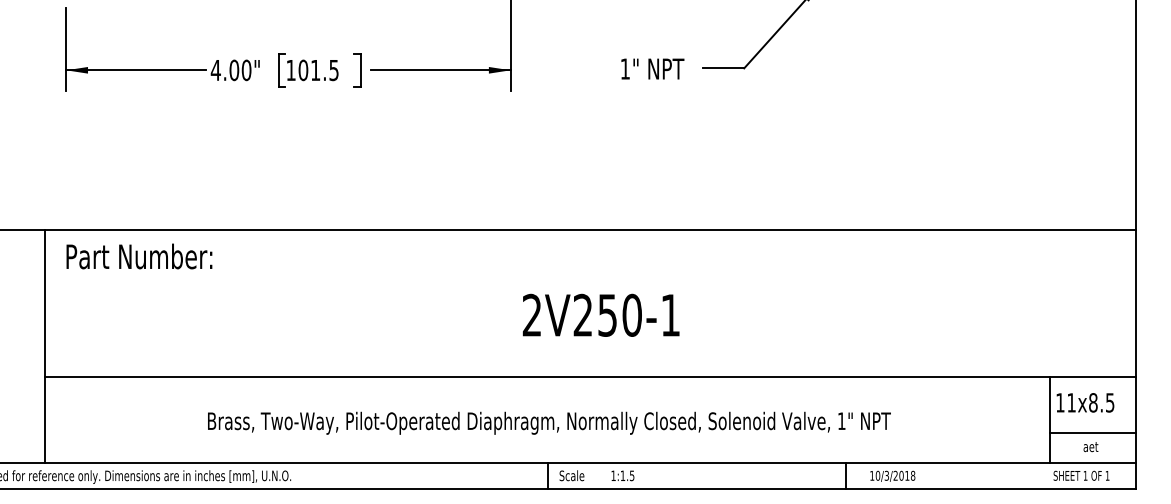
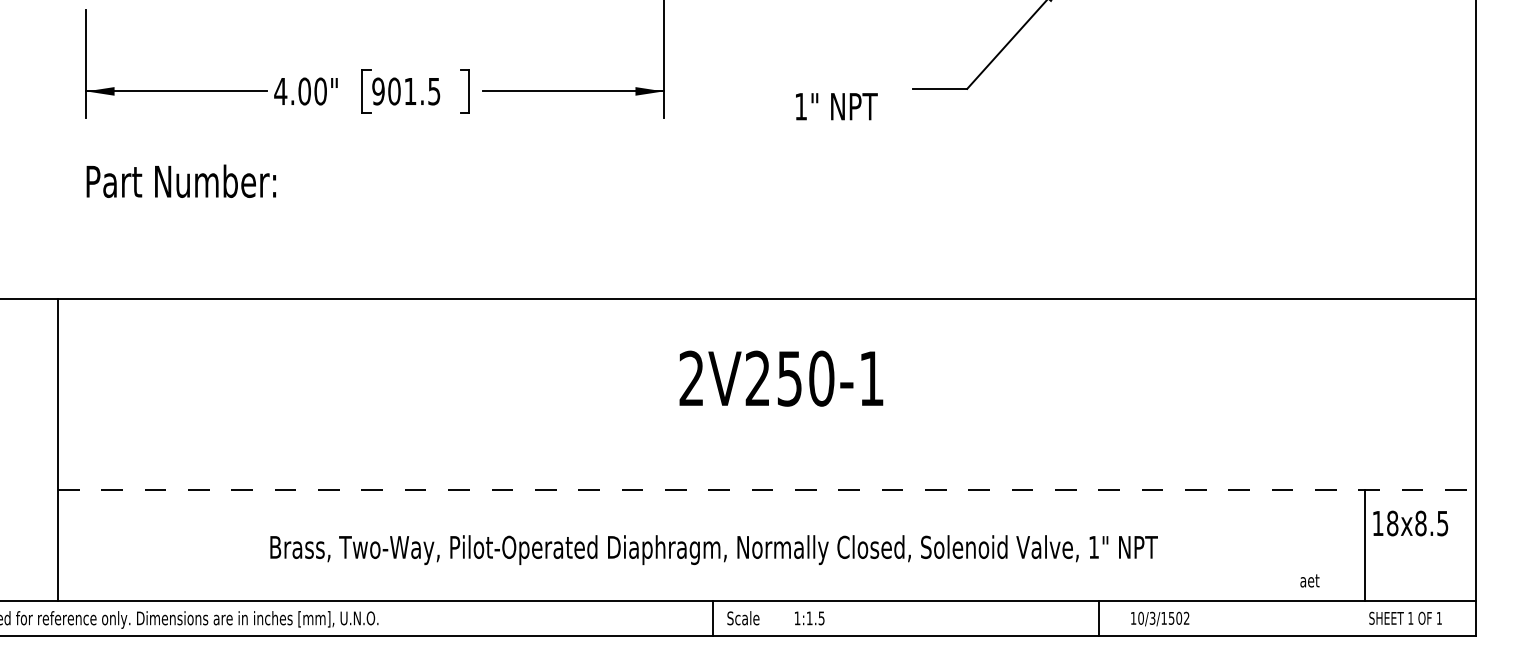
text: (652, 68) -> (836, 105), moved
text: (290, 70) -> (377, 91), 101.5 -> 901.5
text: (139, 256) -> (181, 181), moved
text: (600, 314) -> (780, 377), moved
line: (590, 377) -> (767, 490), solid -> dashed
text: (1071, 402) -> (1392, 523), 11x8.5 -> 18x8.5
line: (1092, 433) -> (1419, 563), removed
text: (1090, 447) -> (1309, 581), moved
text: (904, 475) -> (1175, 617), 10/3/2018 -> 10/3/1502

